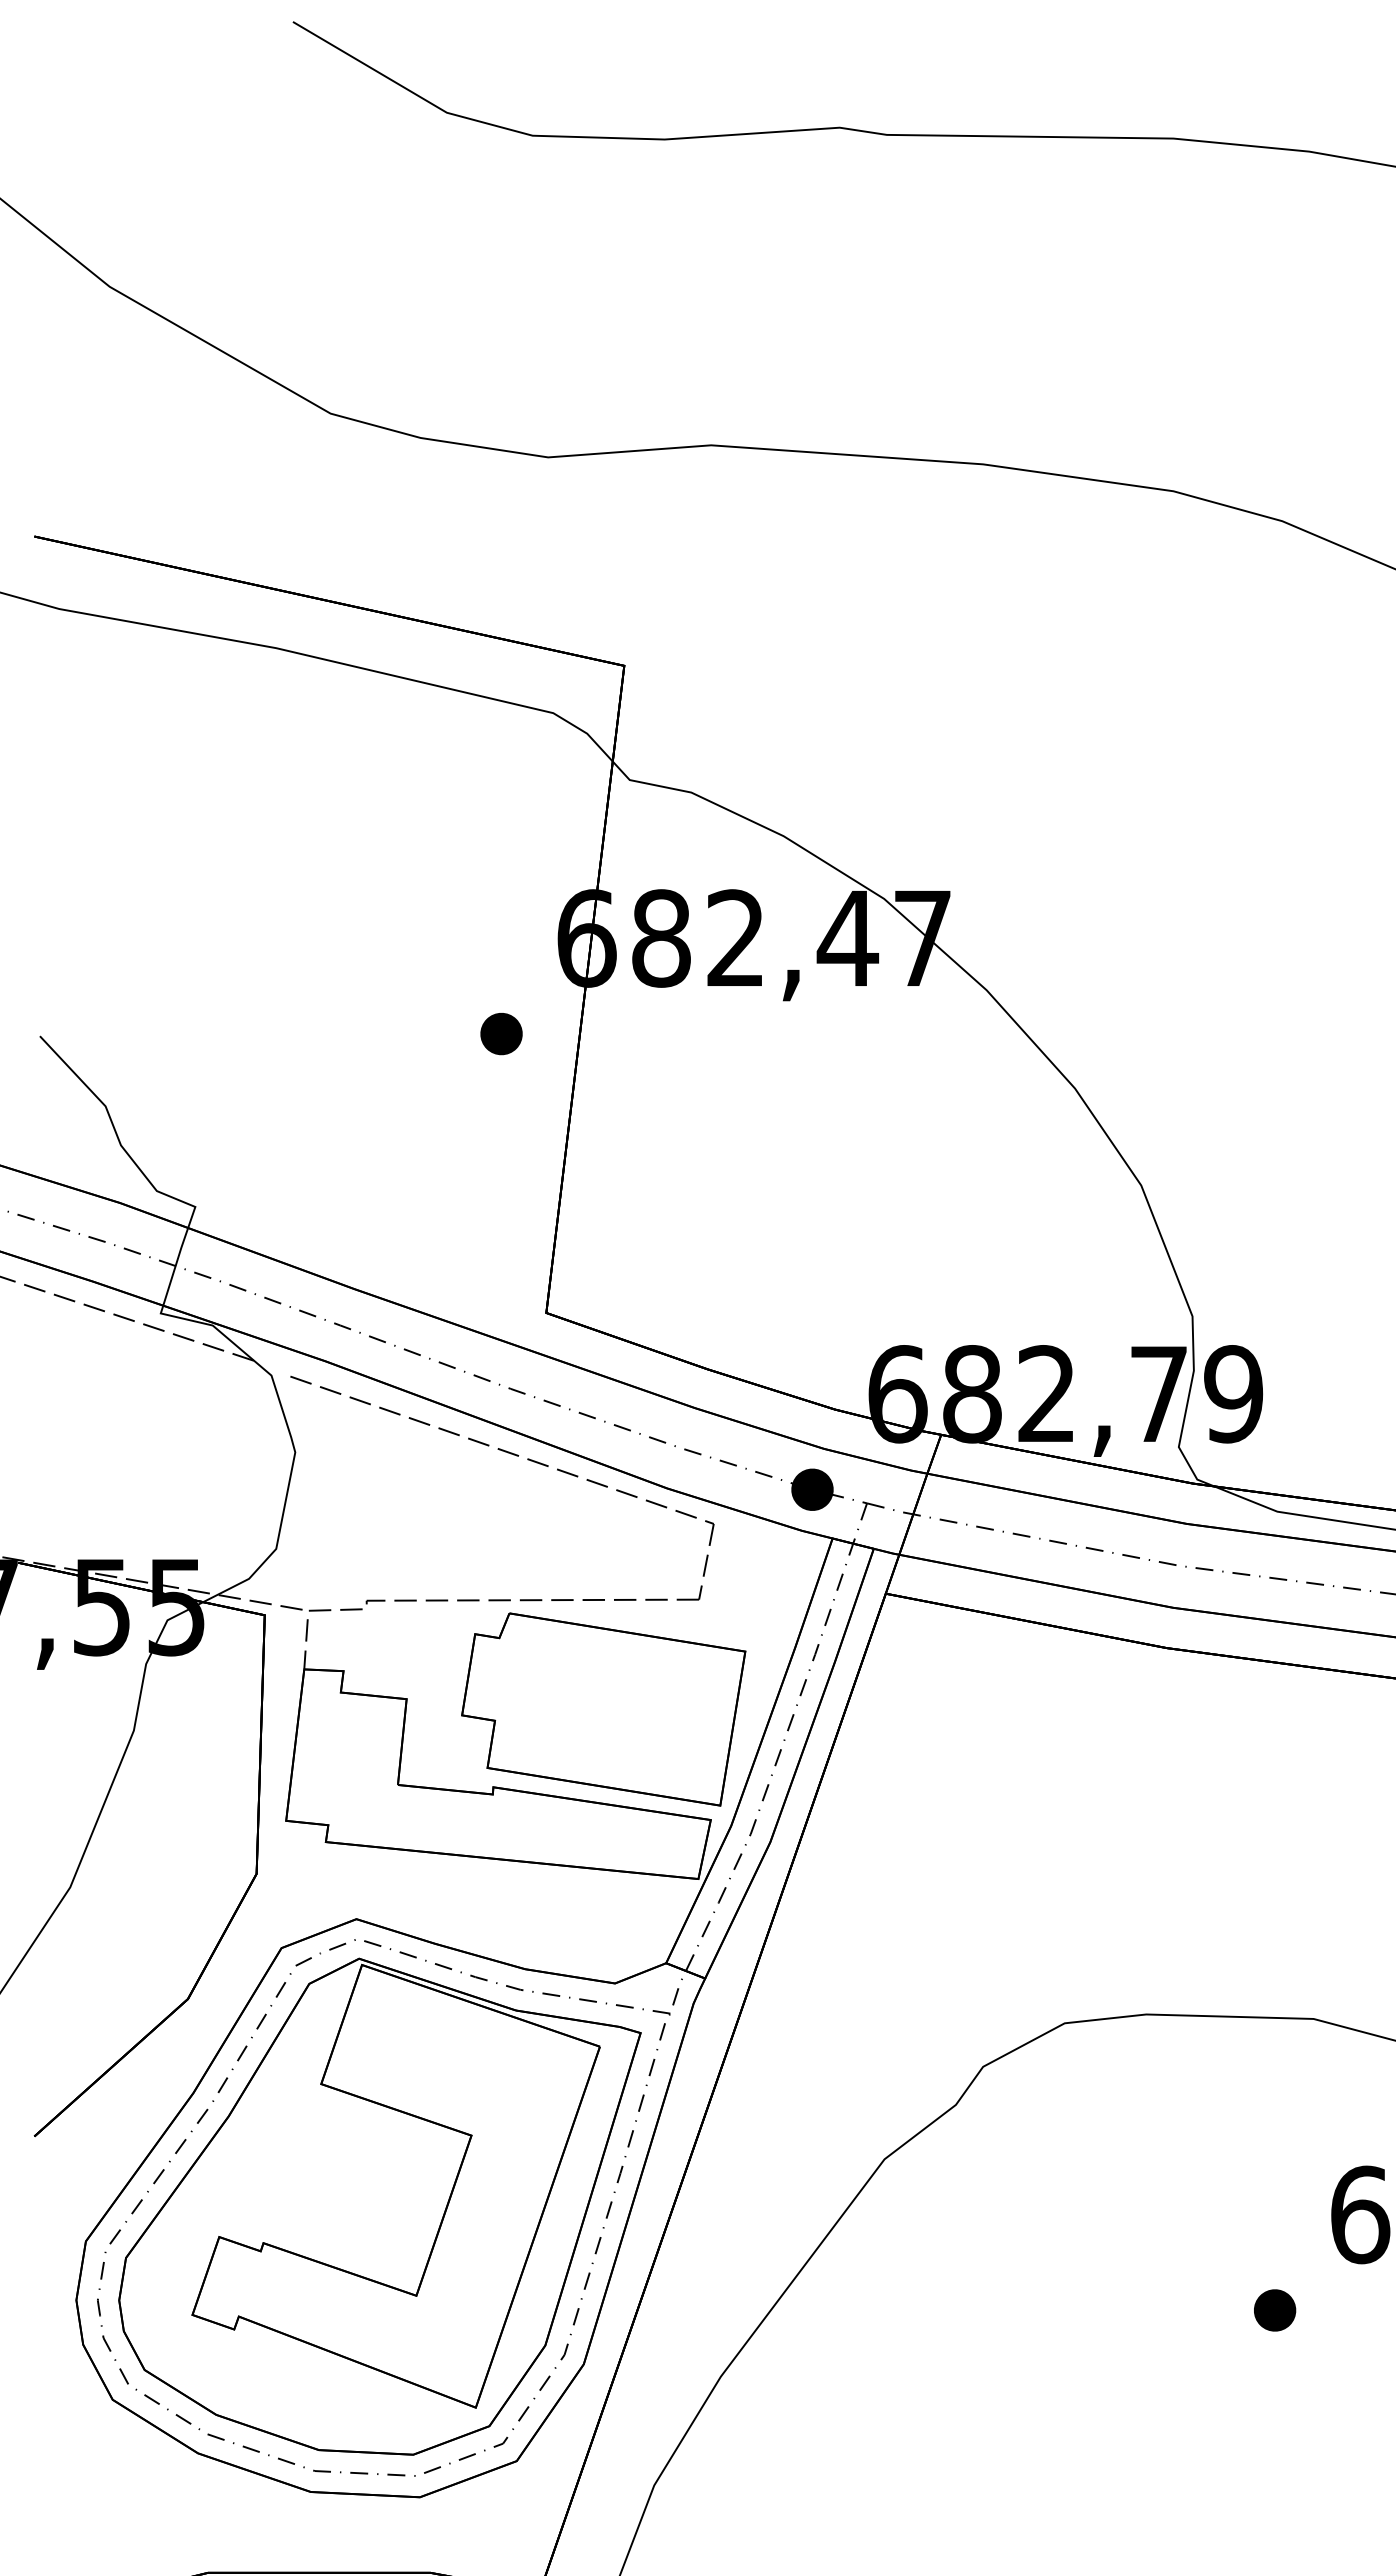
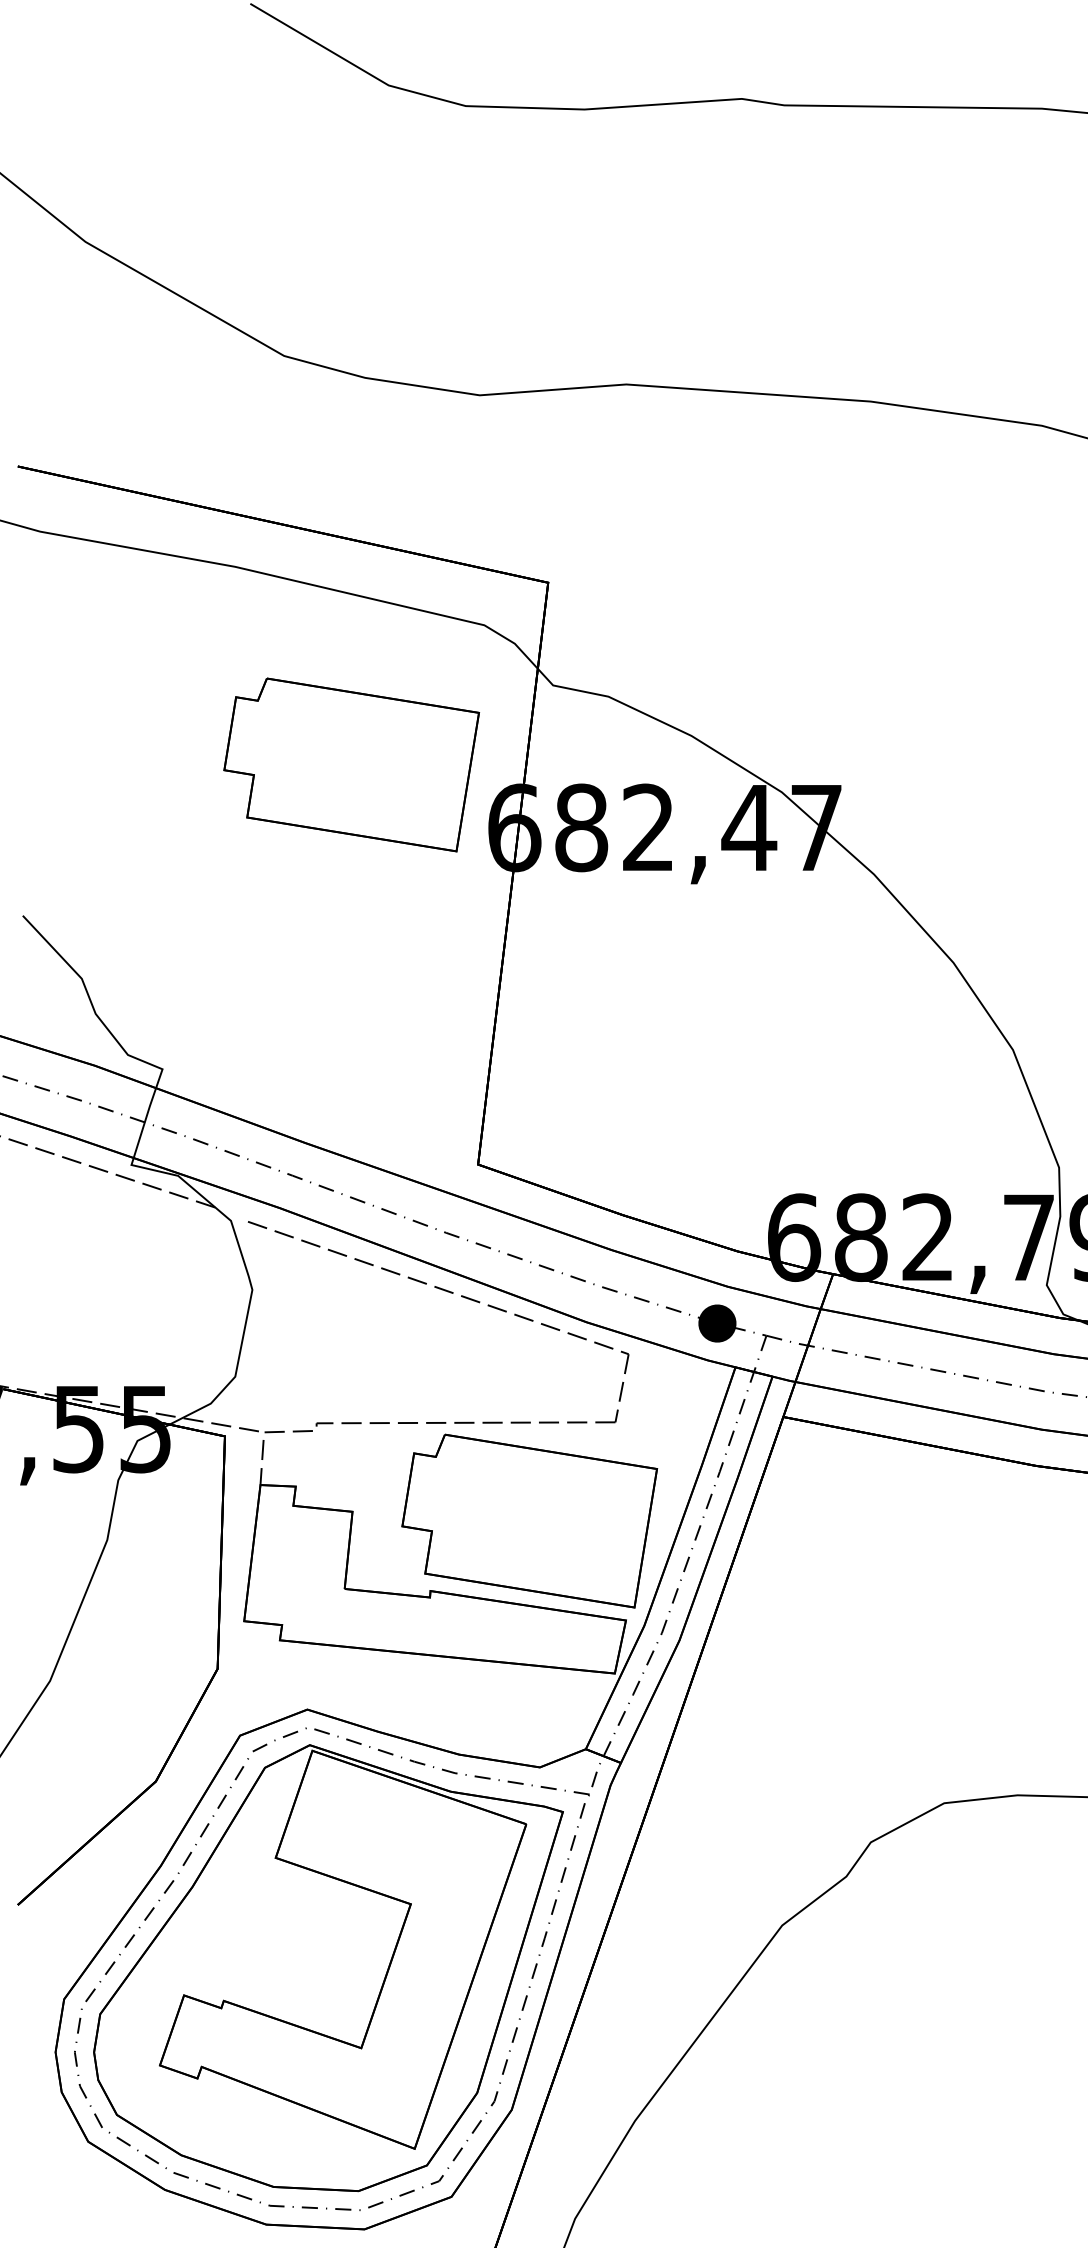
part: (405, 868) -> (351, 764), added
part: (501, 1034) -> (437, 914), removed

